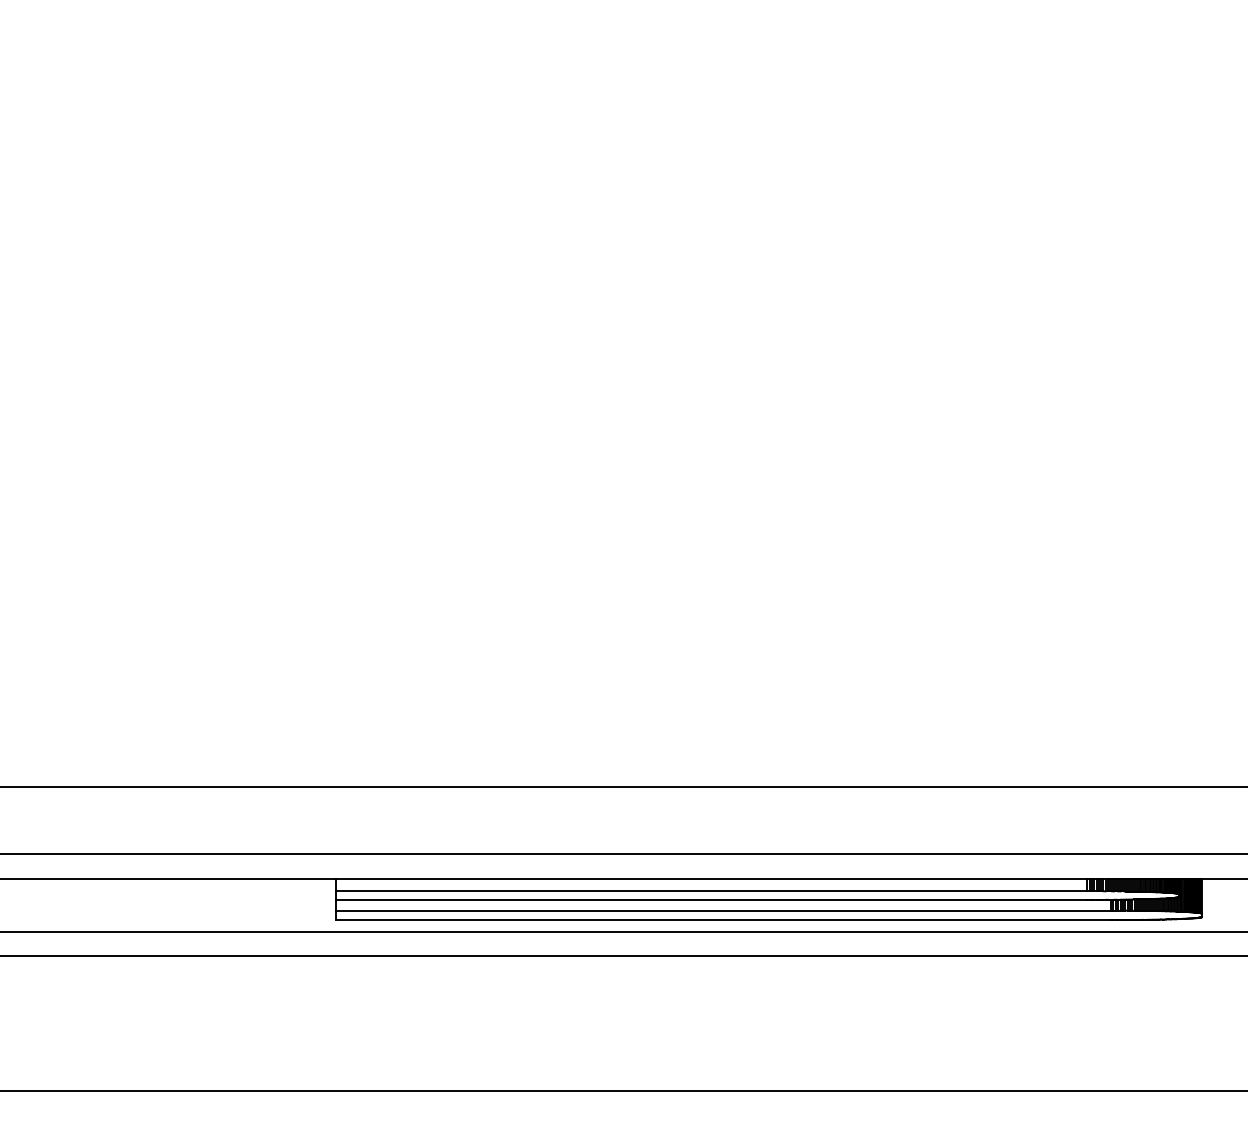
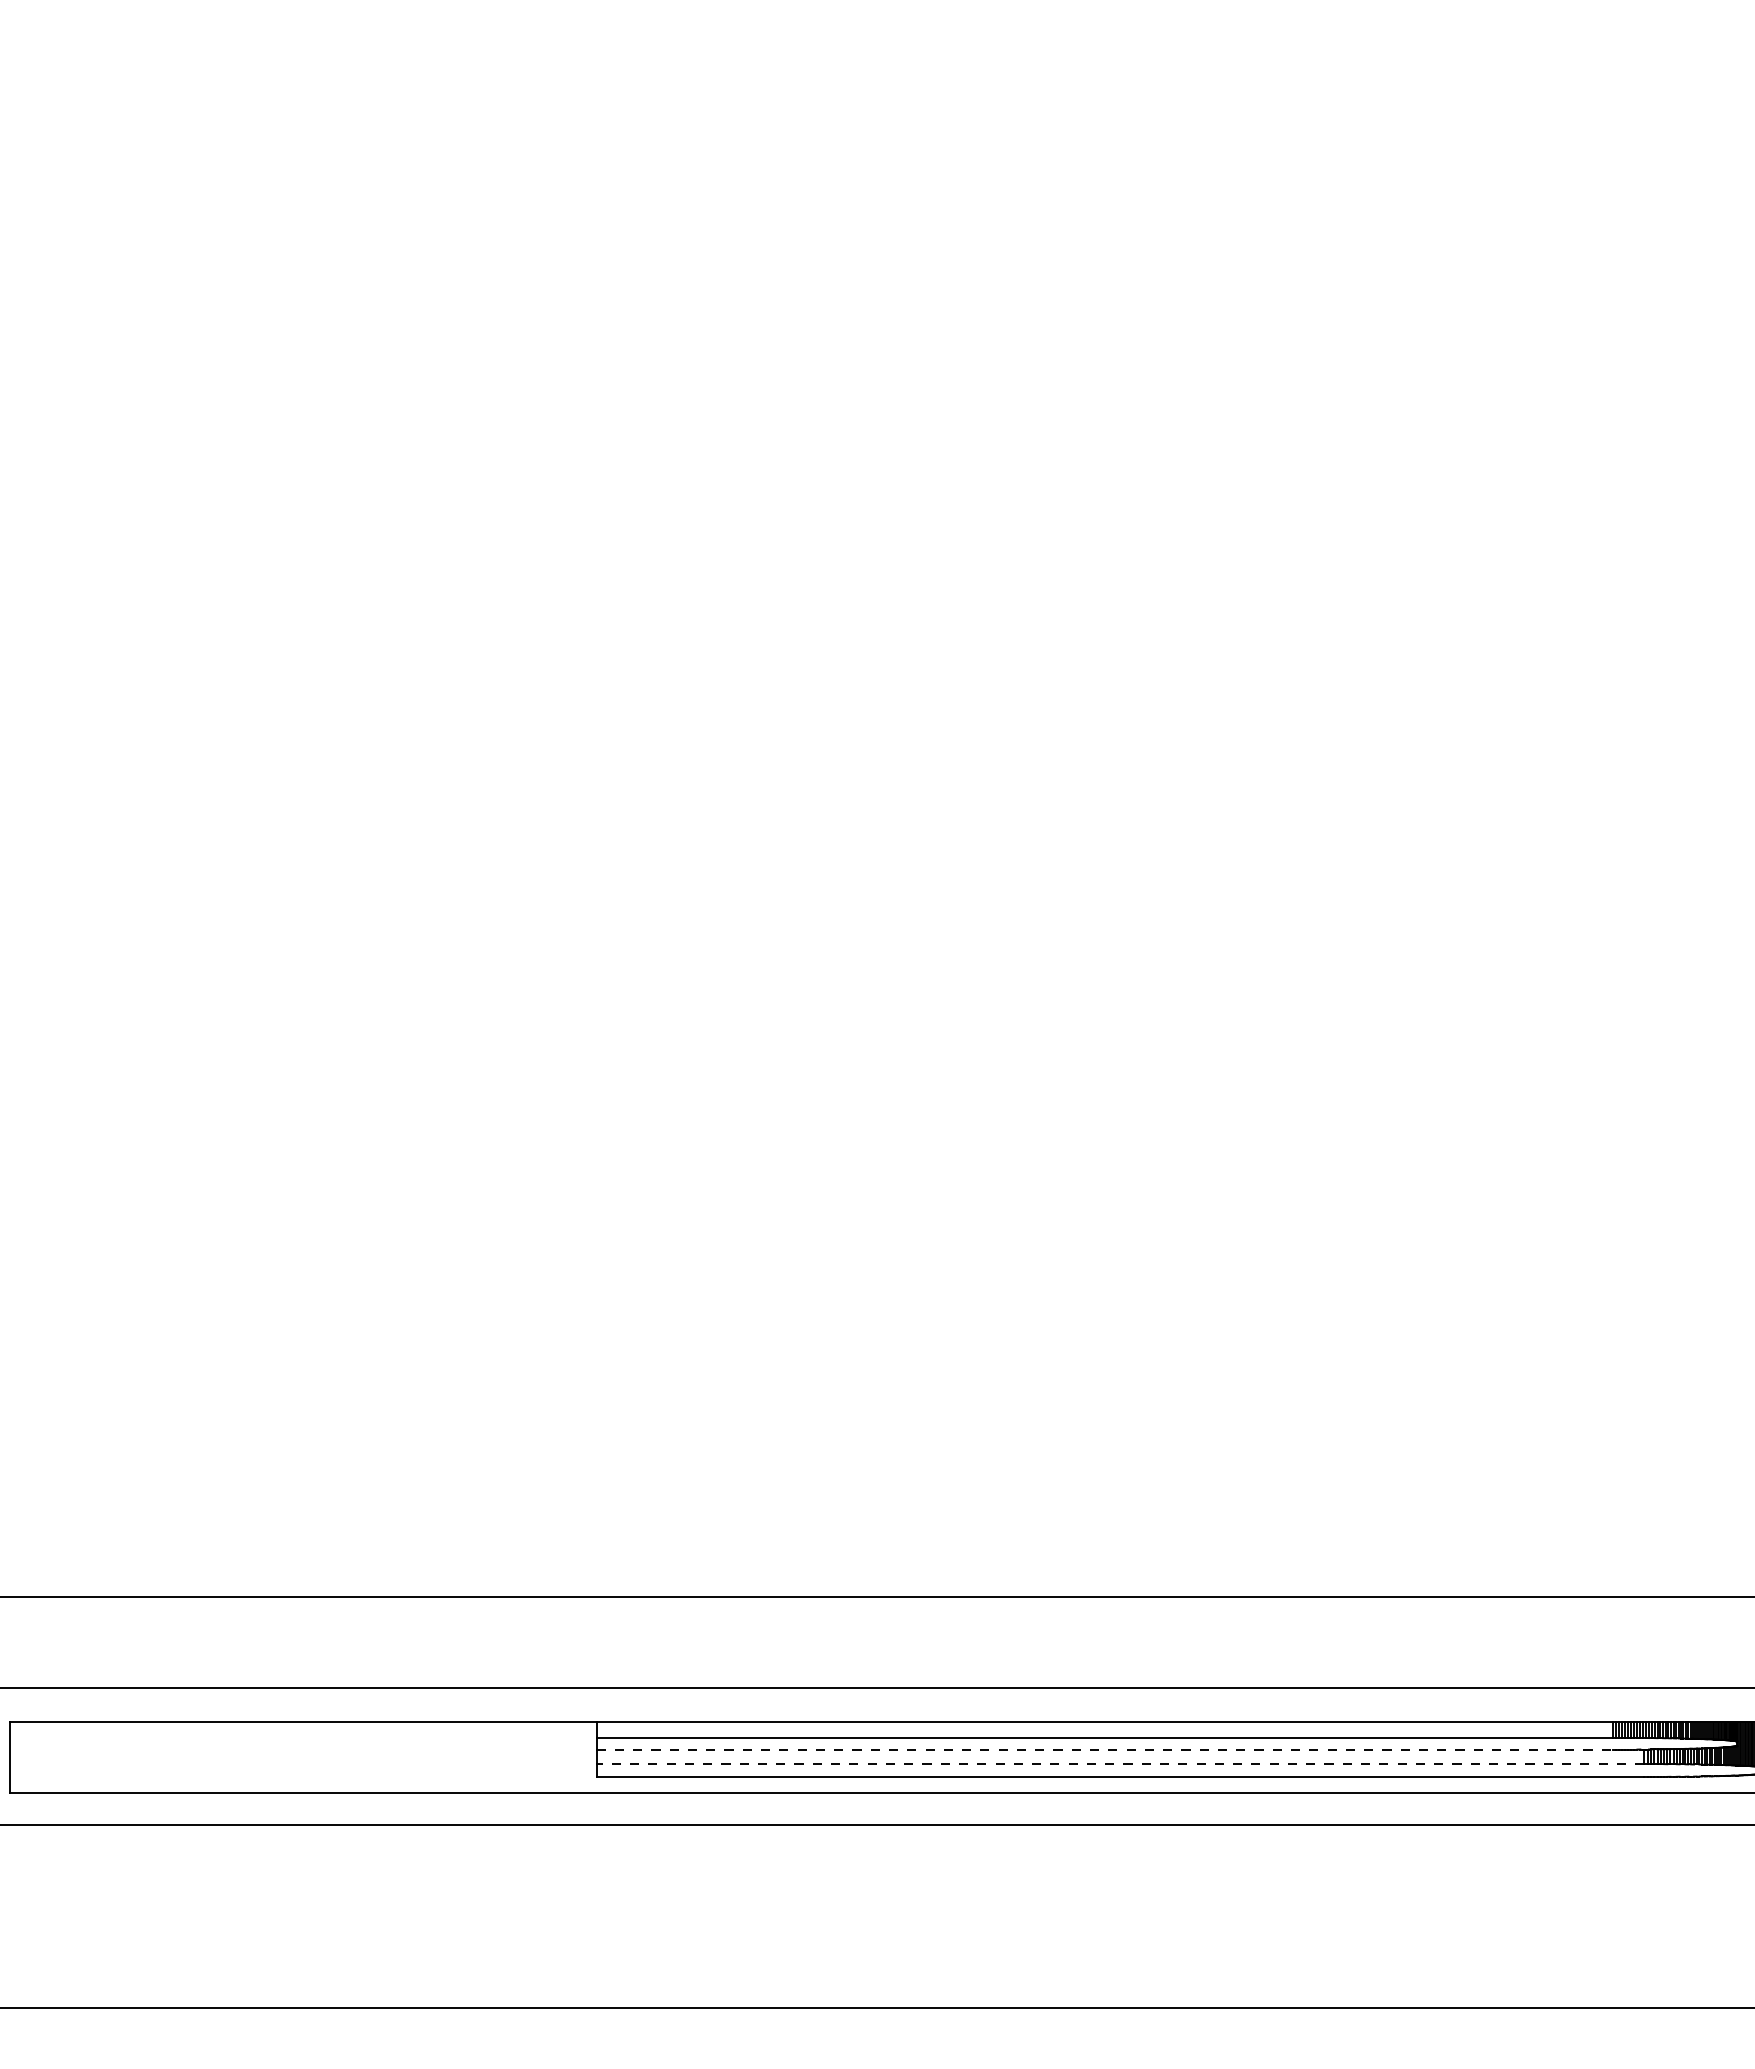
line: (712, 899) -> (1105, 1749), solid -> dashed
line: (723, 910) -> (1120, 1764), solid -> dashed

